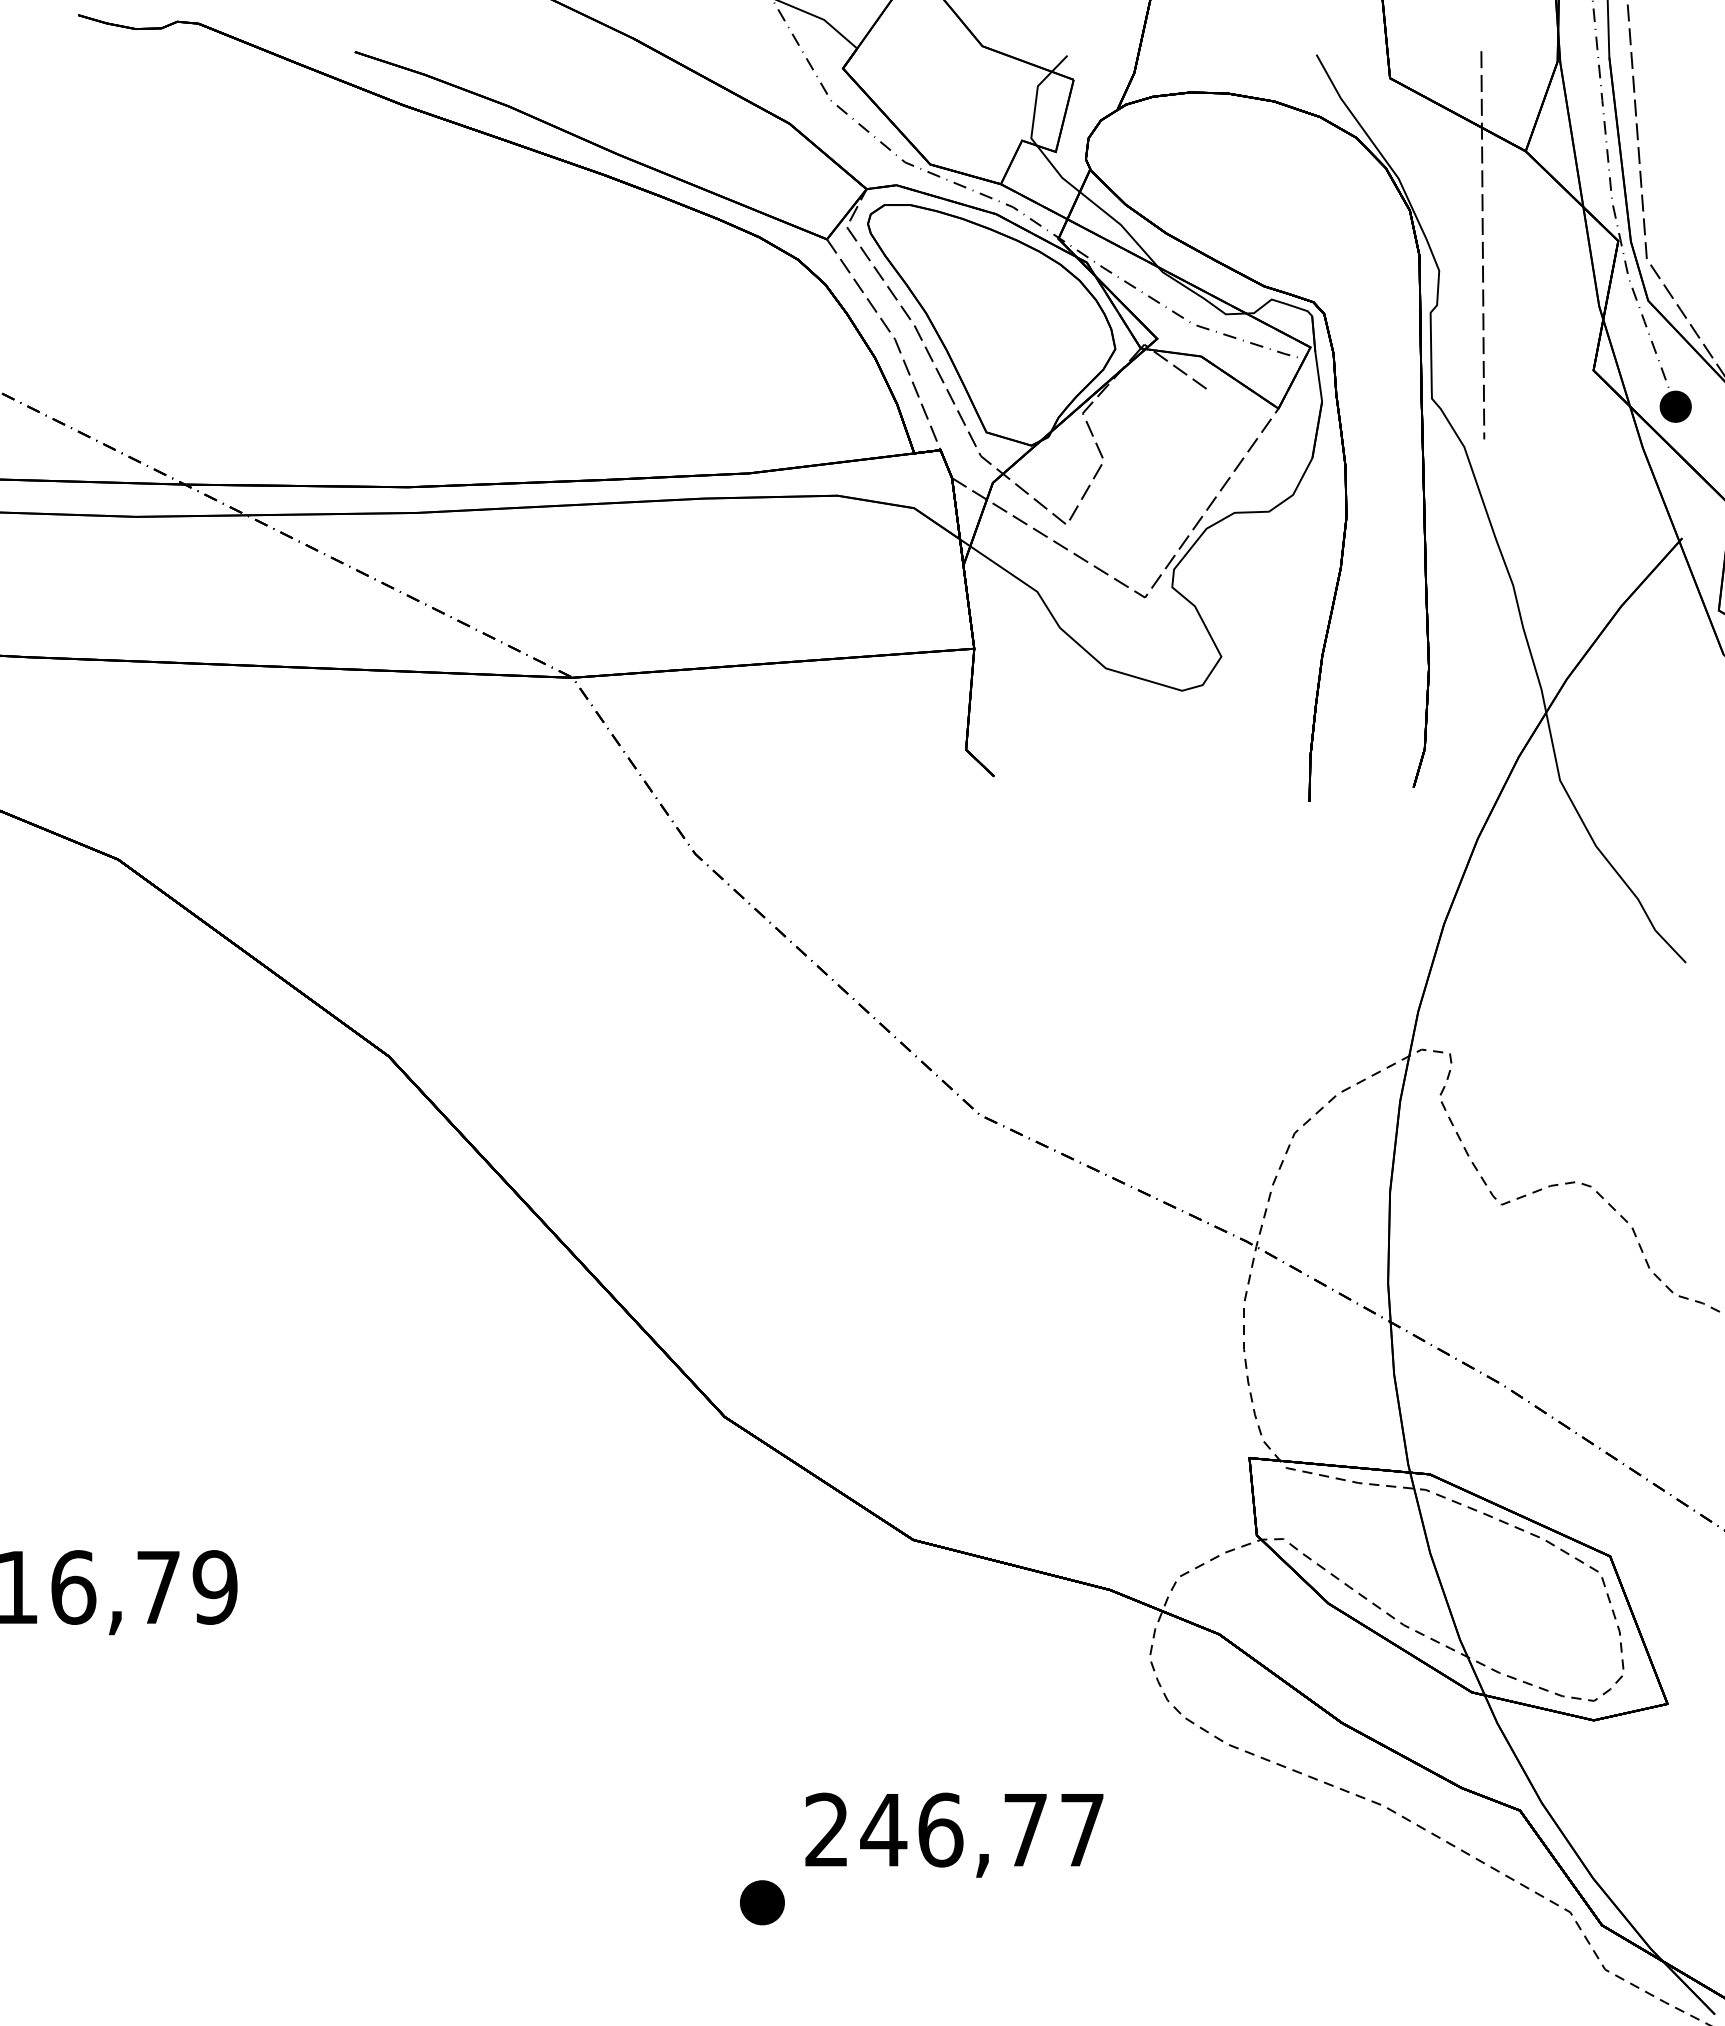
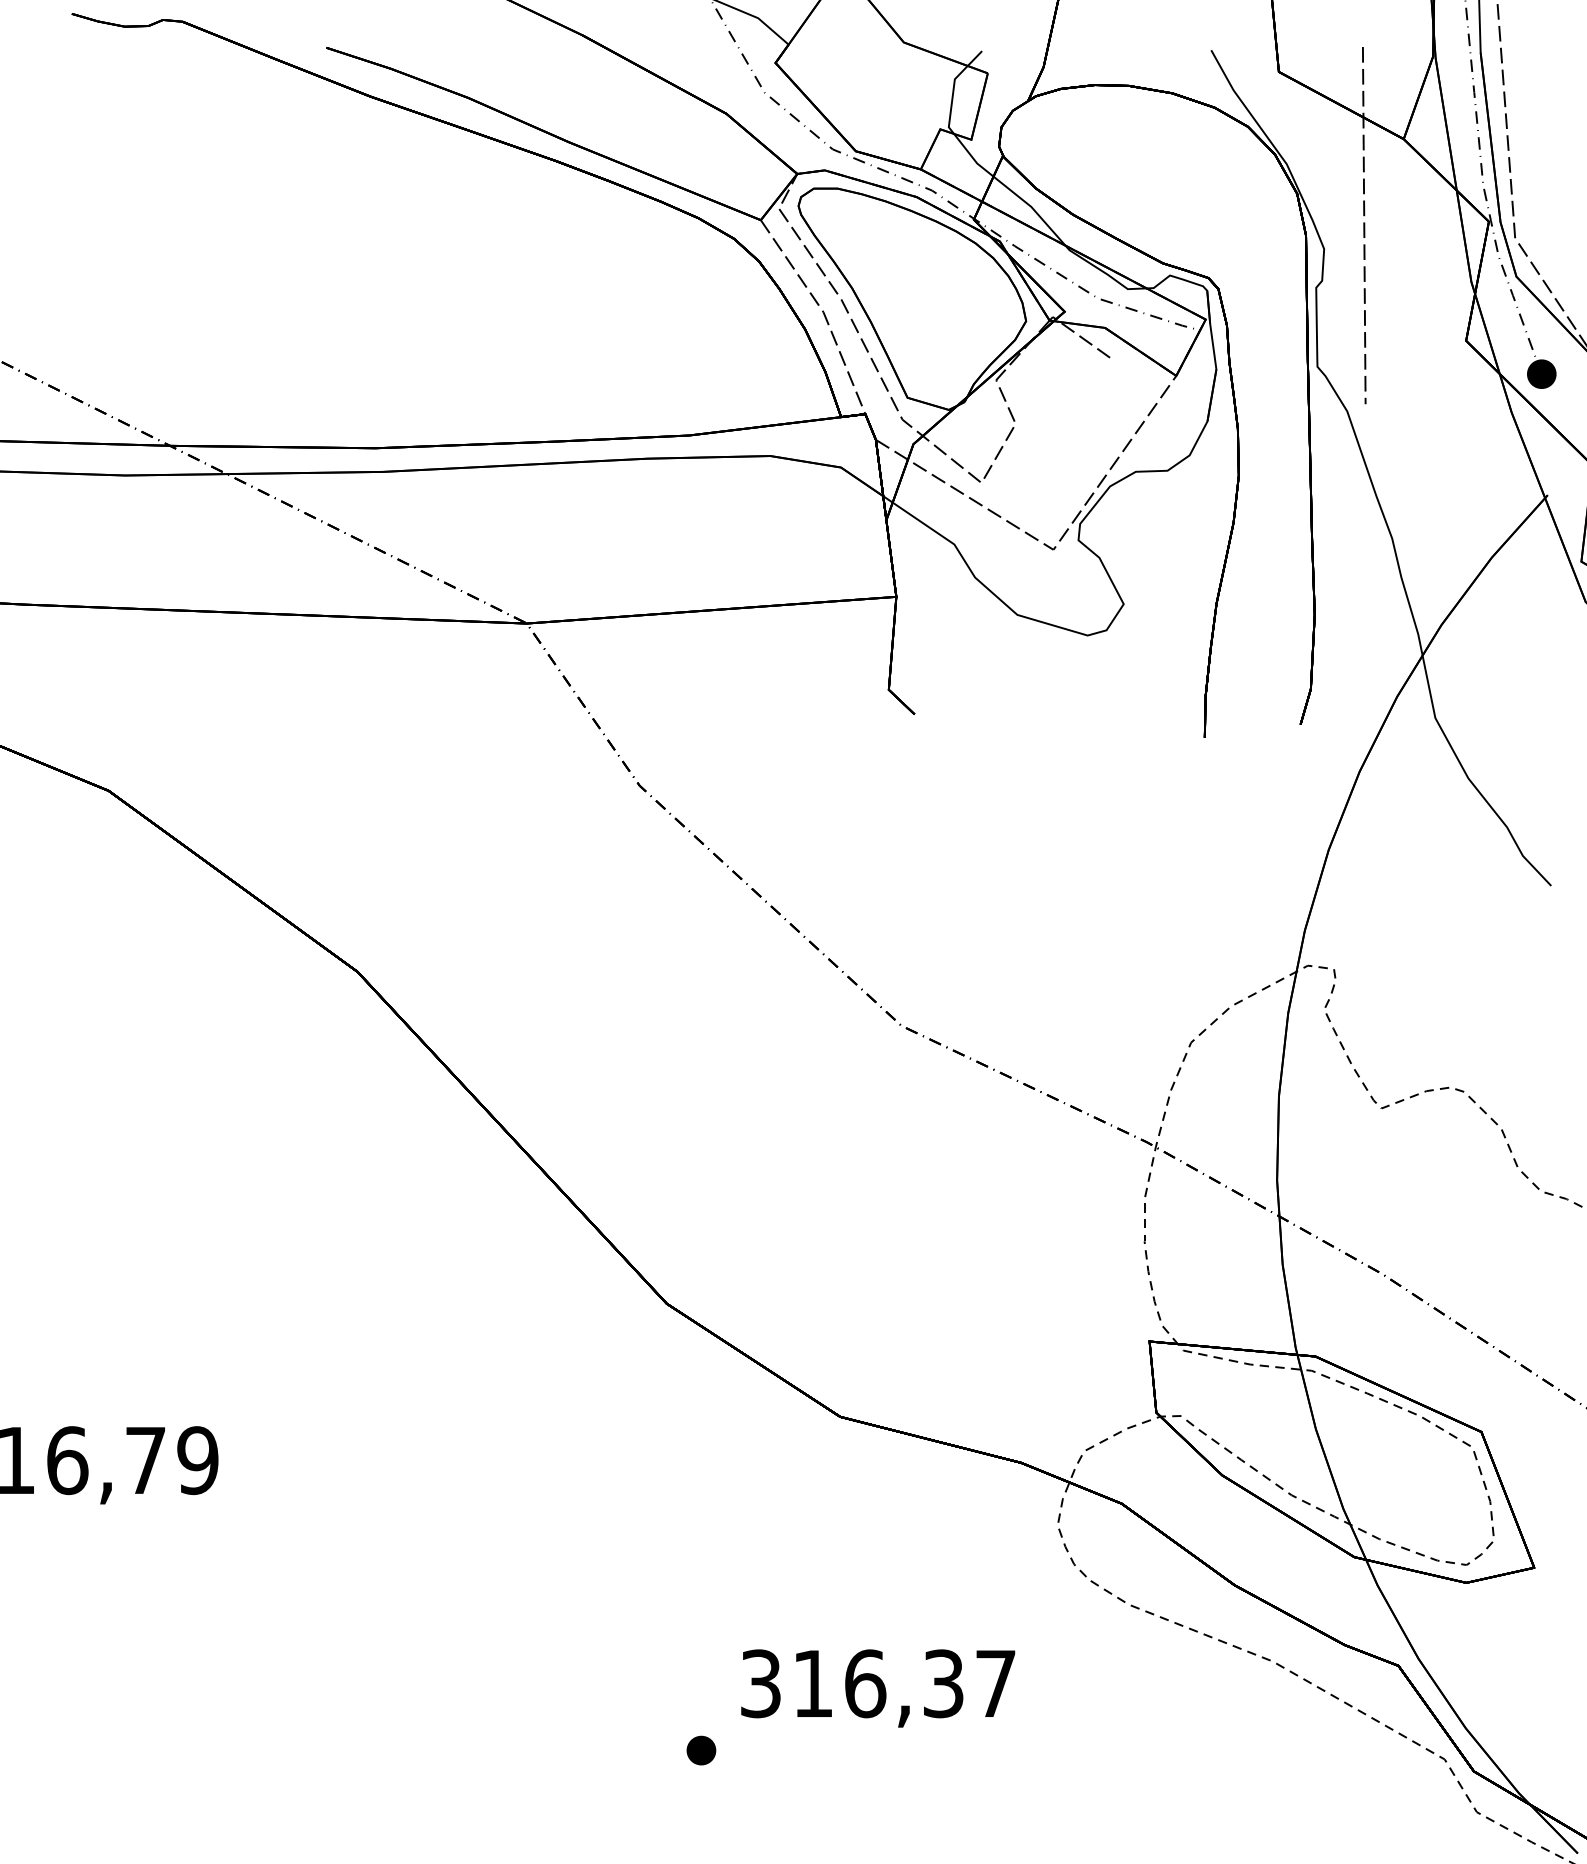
text: (926, 1829) -> (852, 1683), 246,77 -> 316,37
part: (762, 1902) -> (701, 1750), size x0.71

